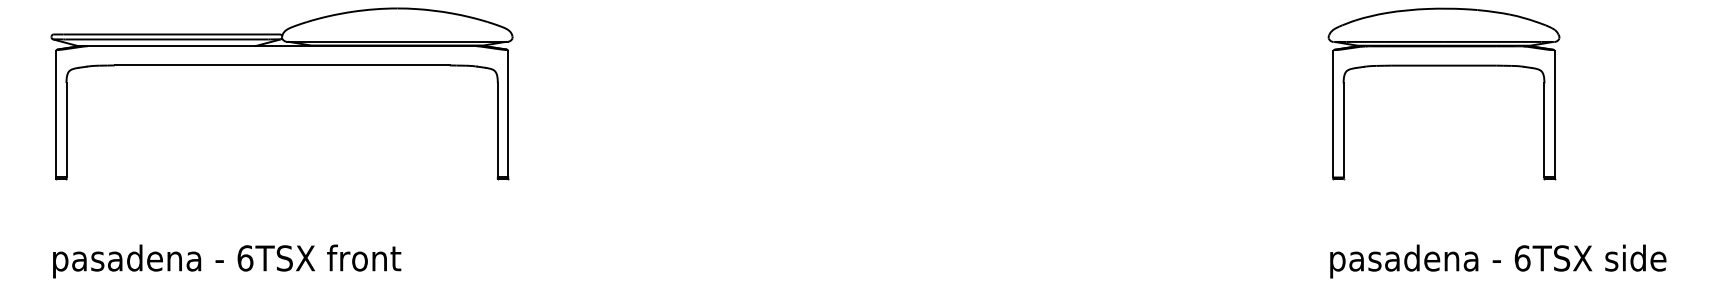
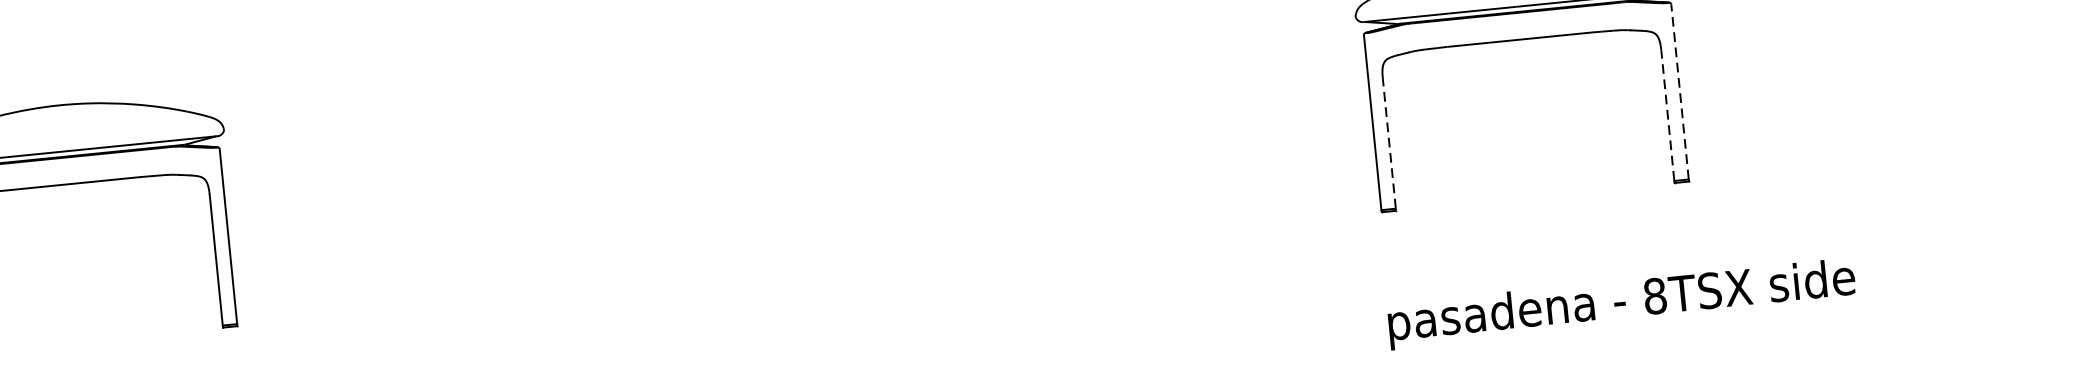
line: (1554, 114) -> (1679, 92), solid -> dashed
line: (1343, 130) -> (1389, 143), solid -> dashed
line: (1544, 130) -> (1667, 115), solid -> dashed
text: (1522, 258) -> (1655, 296), 6TSX -> 8TSX

